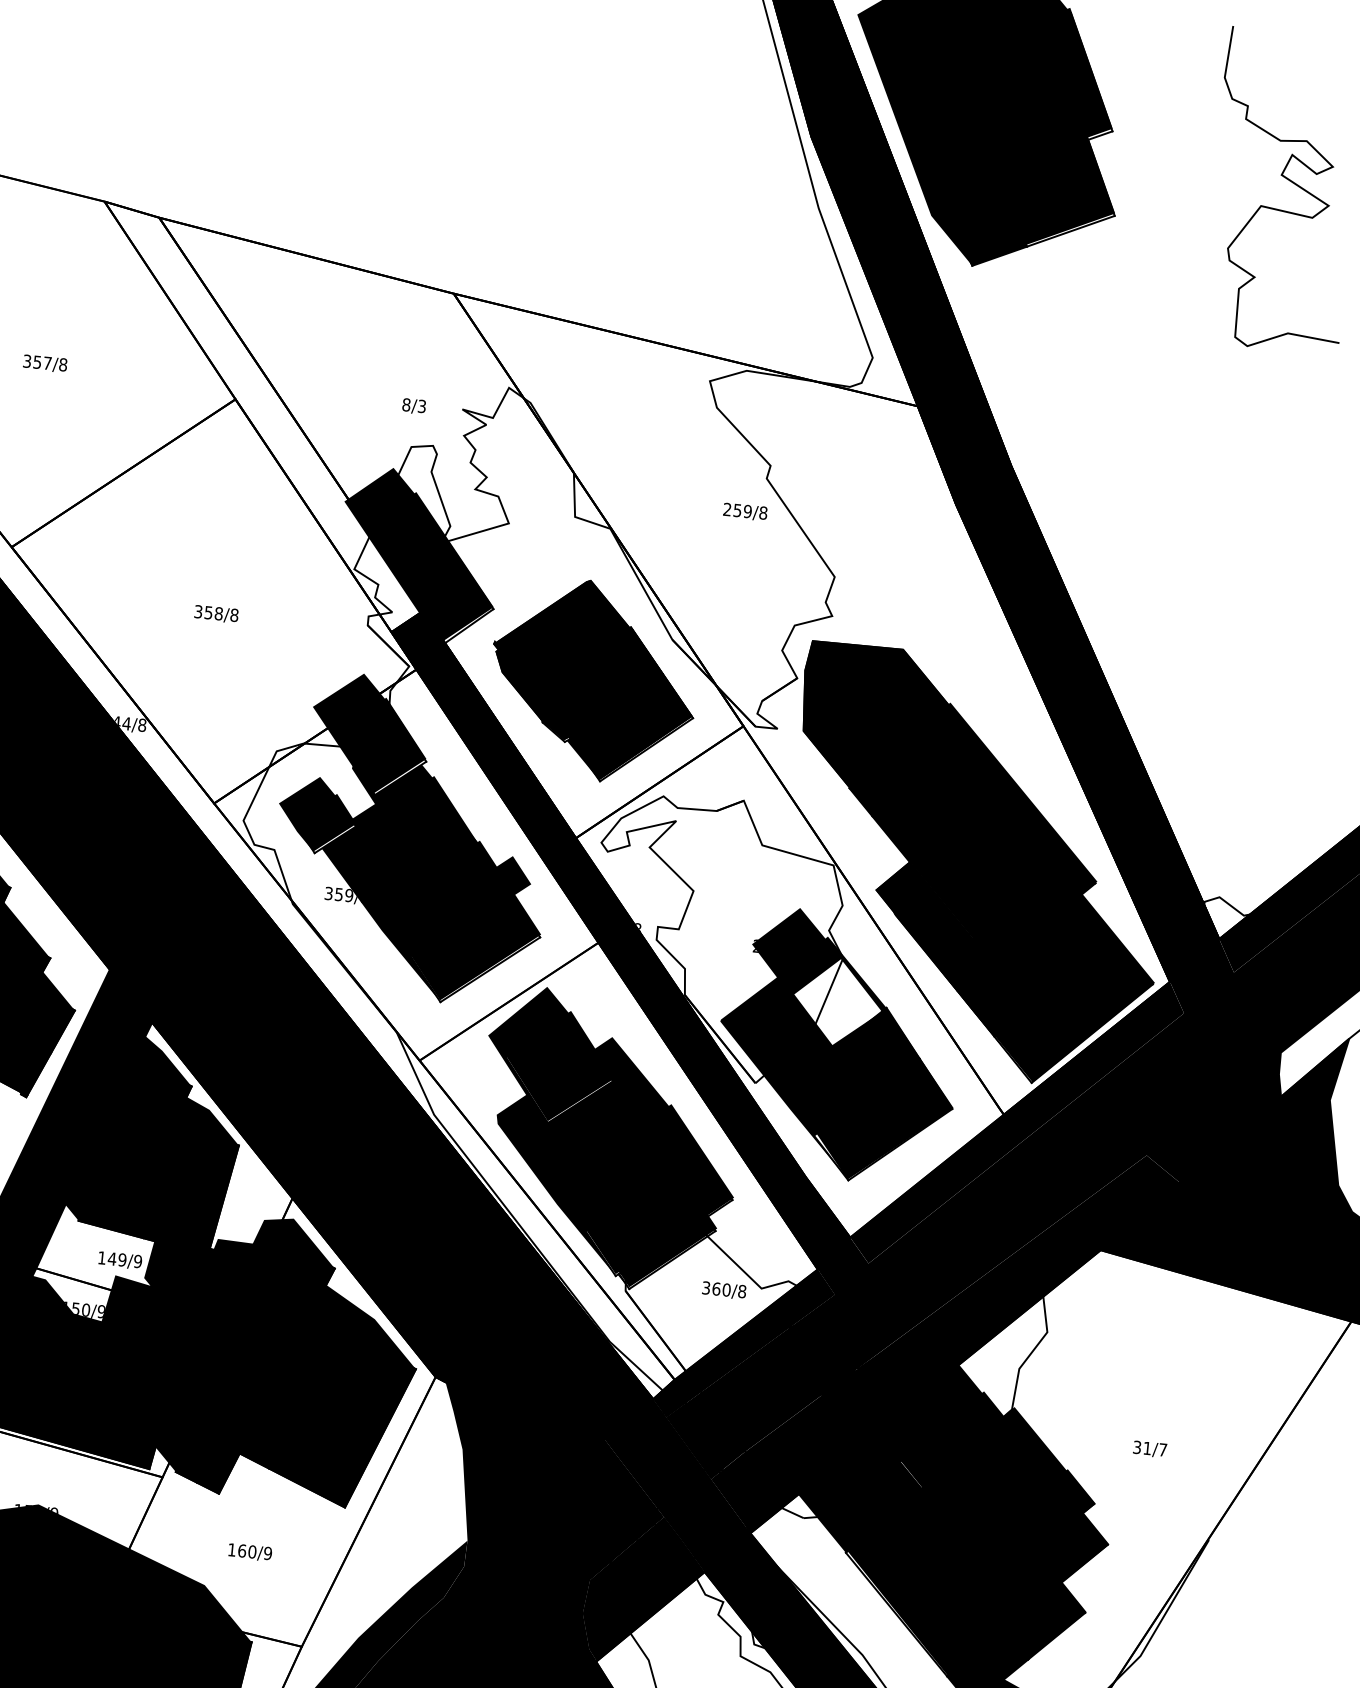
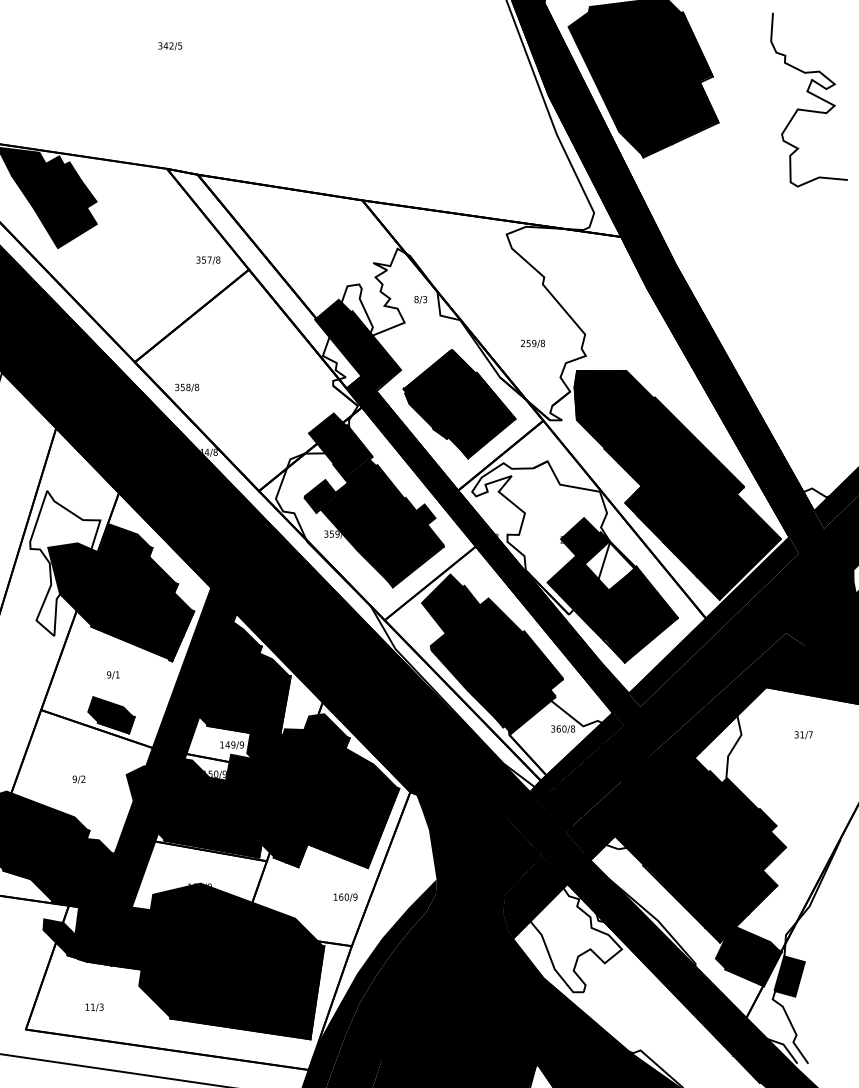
text: (45, 363) -> (208, 260), moved
text: (413, 405) -> (420, 299), moved
text: (744, 511) -> (532, 343), moved
text: (217, 613) -> (187, 387), moved
fill: (307, 813) -> (310, 491), removed
text: (1149, 1449) -> (803, 735), moved
text: (249, 1552) -> (345, 897), moved

